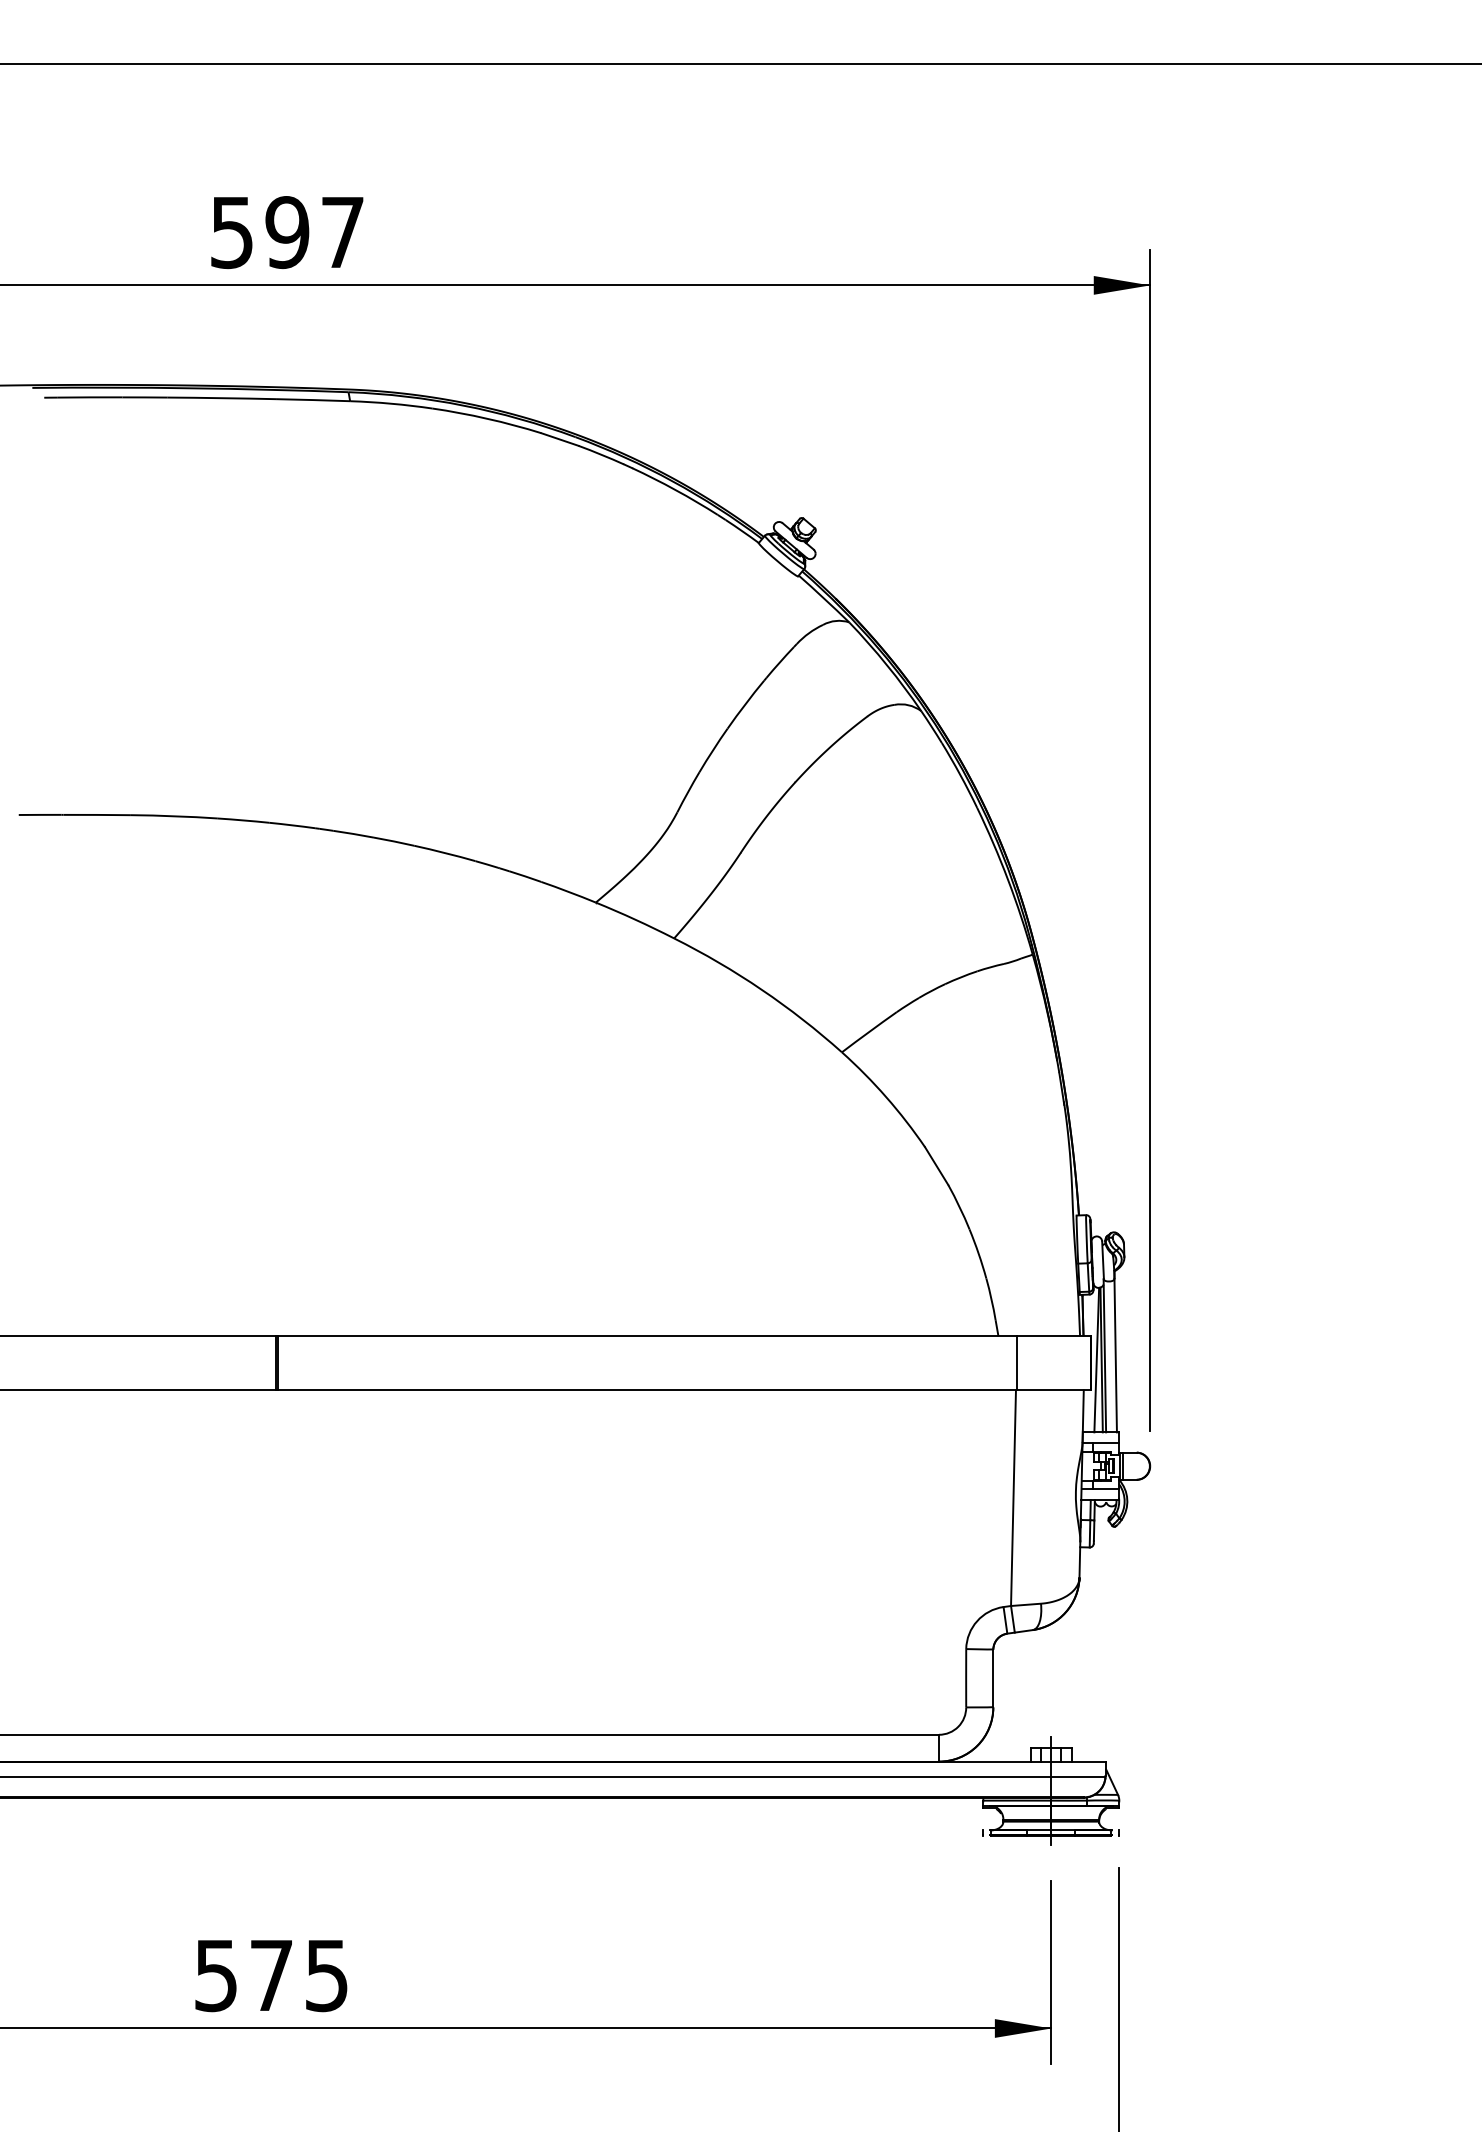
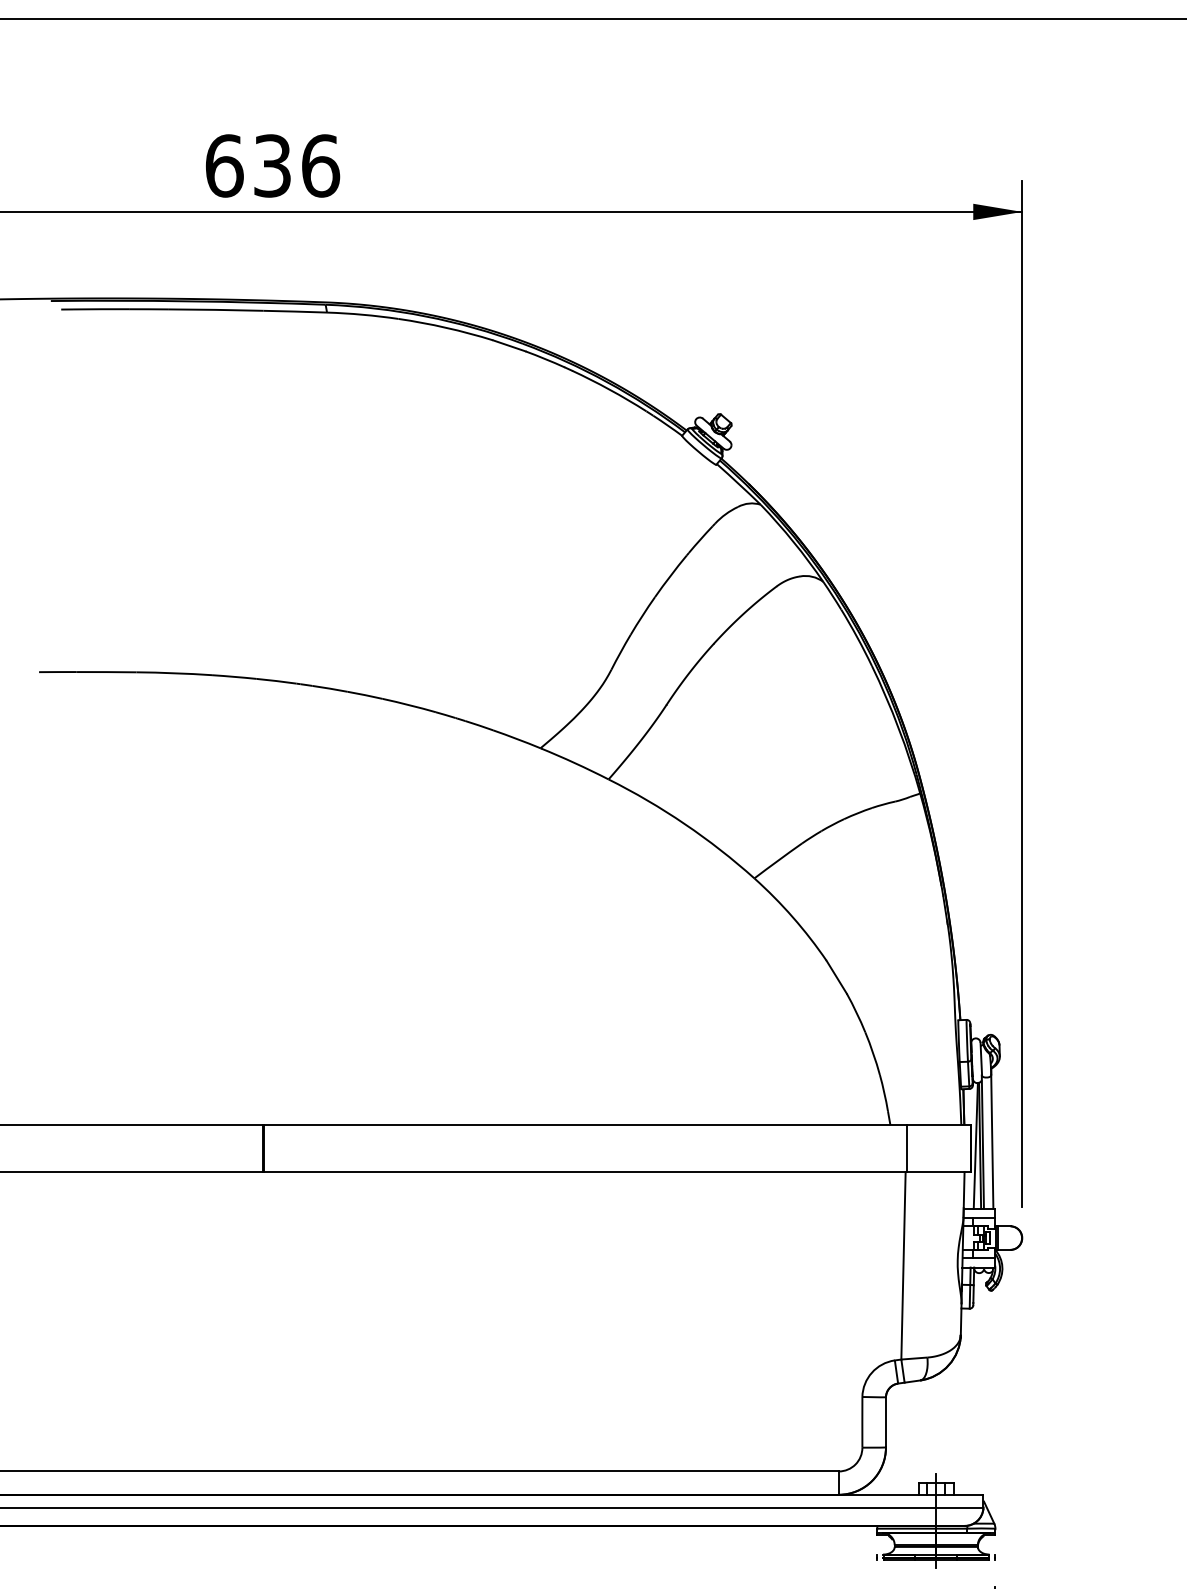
text: (287, 232) -> (272, 165), 597 -> 636

